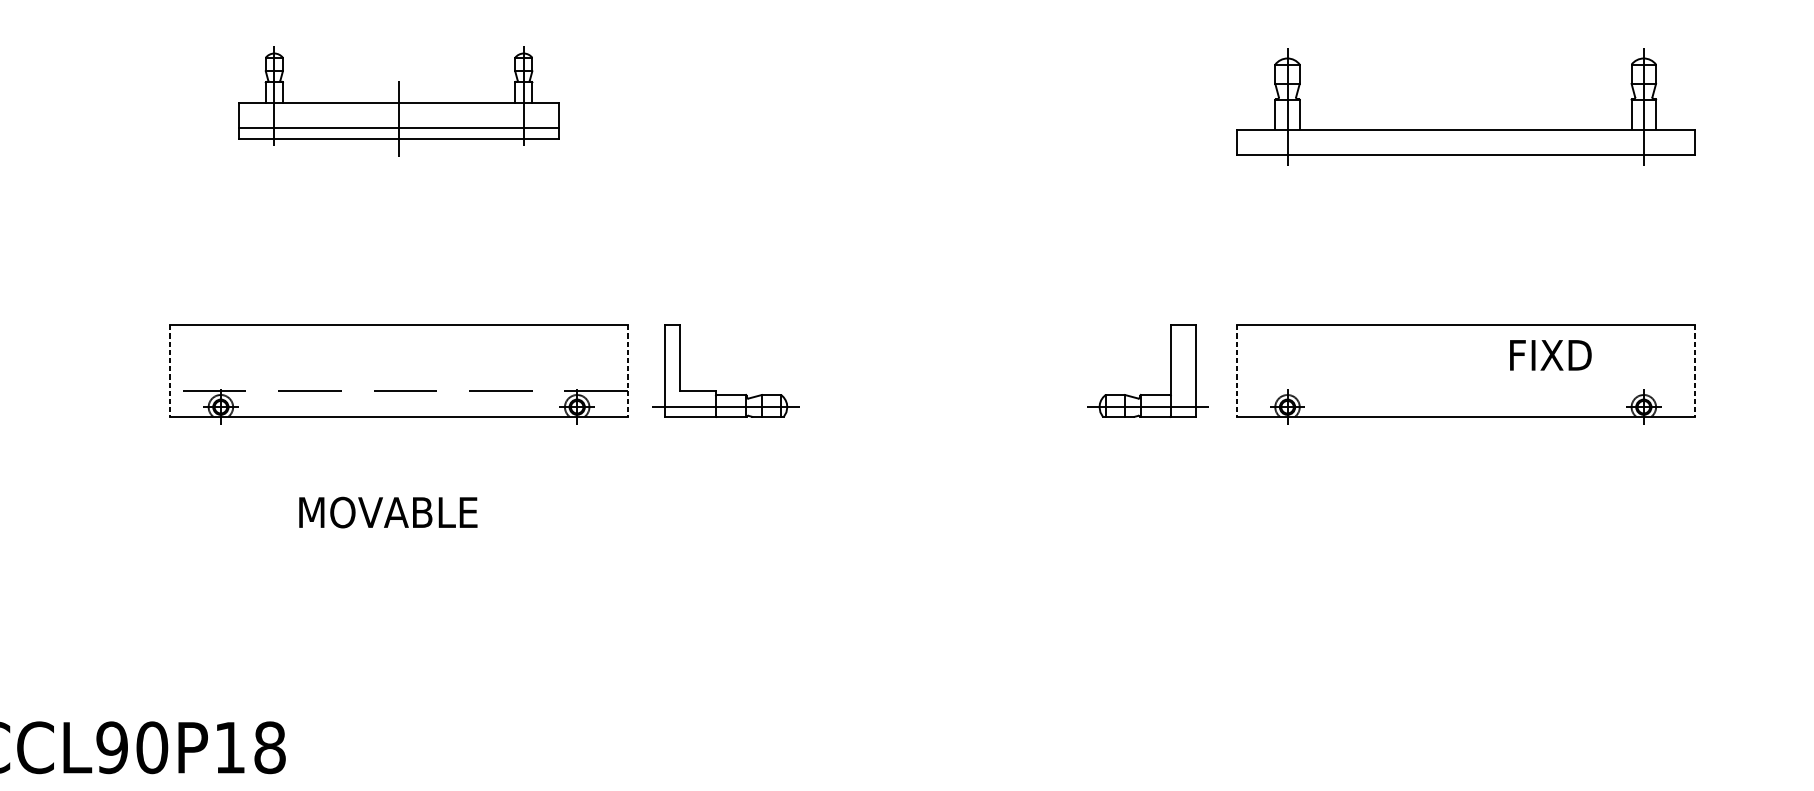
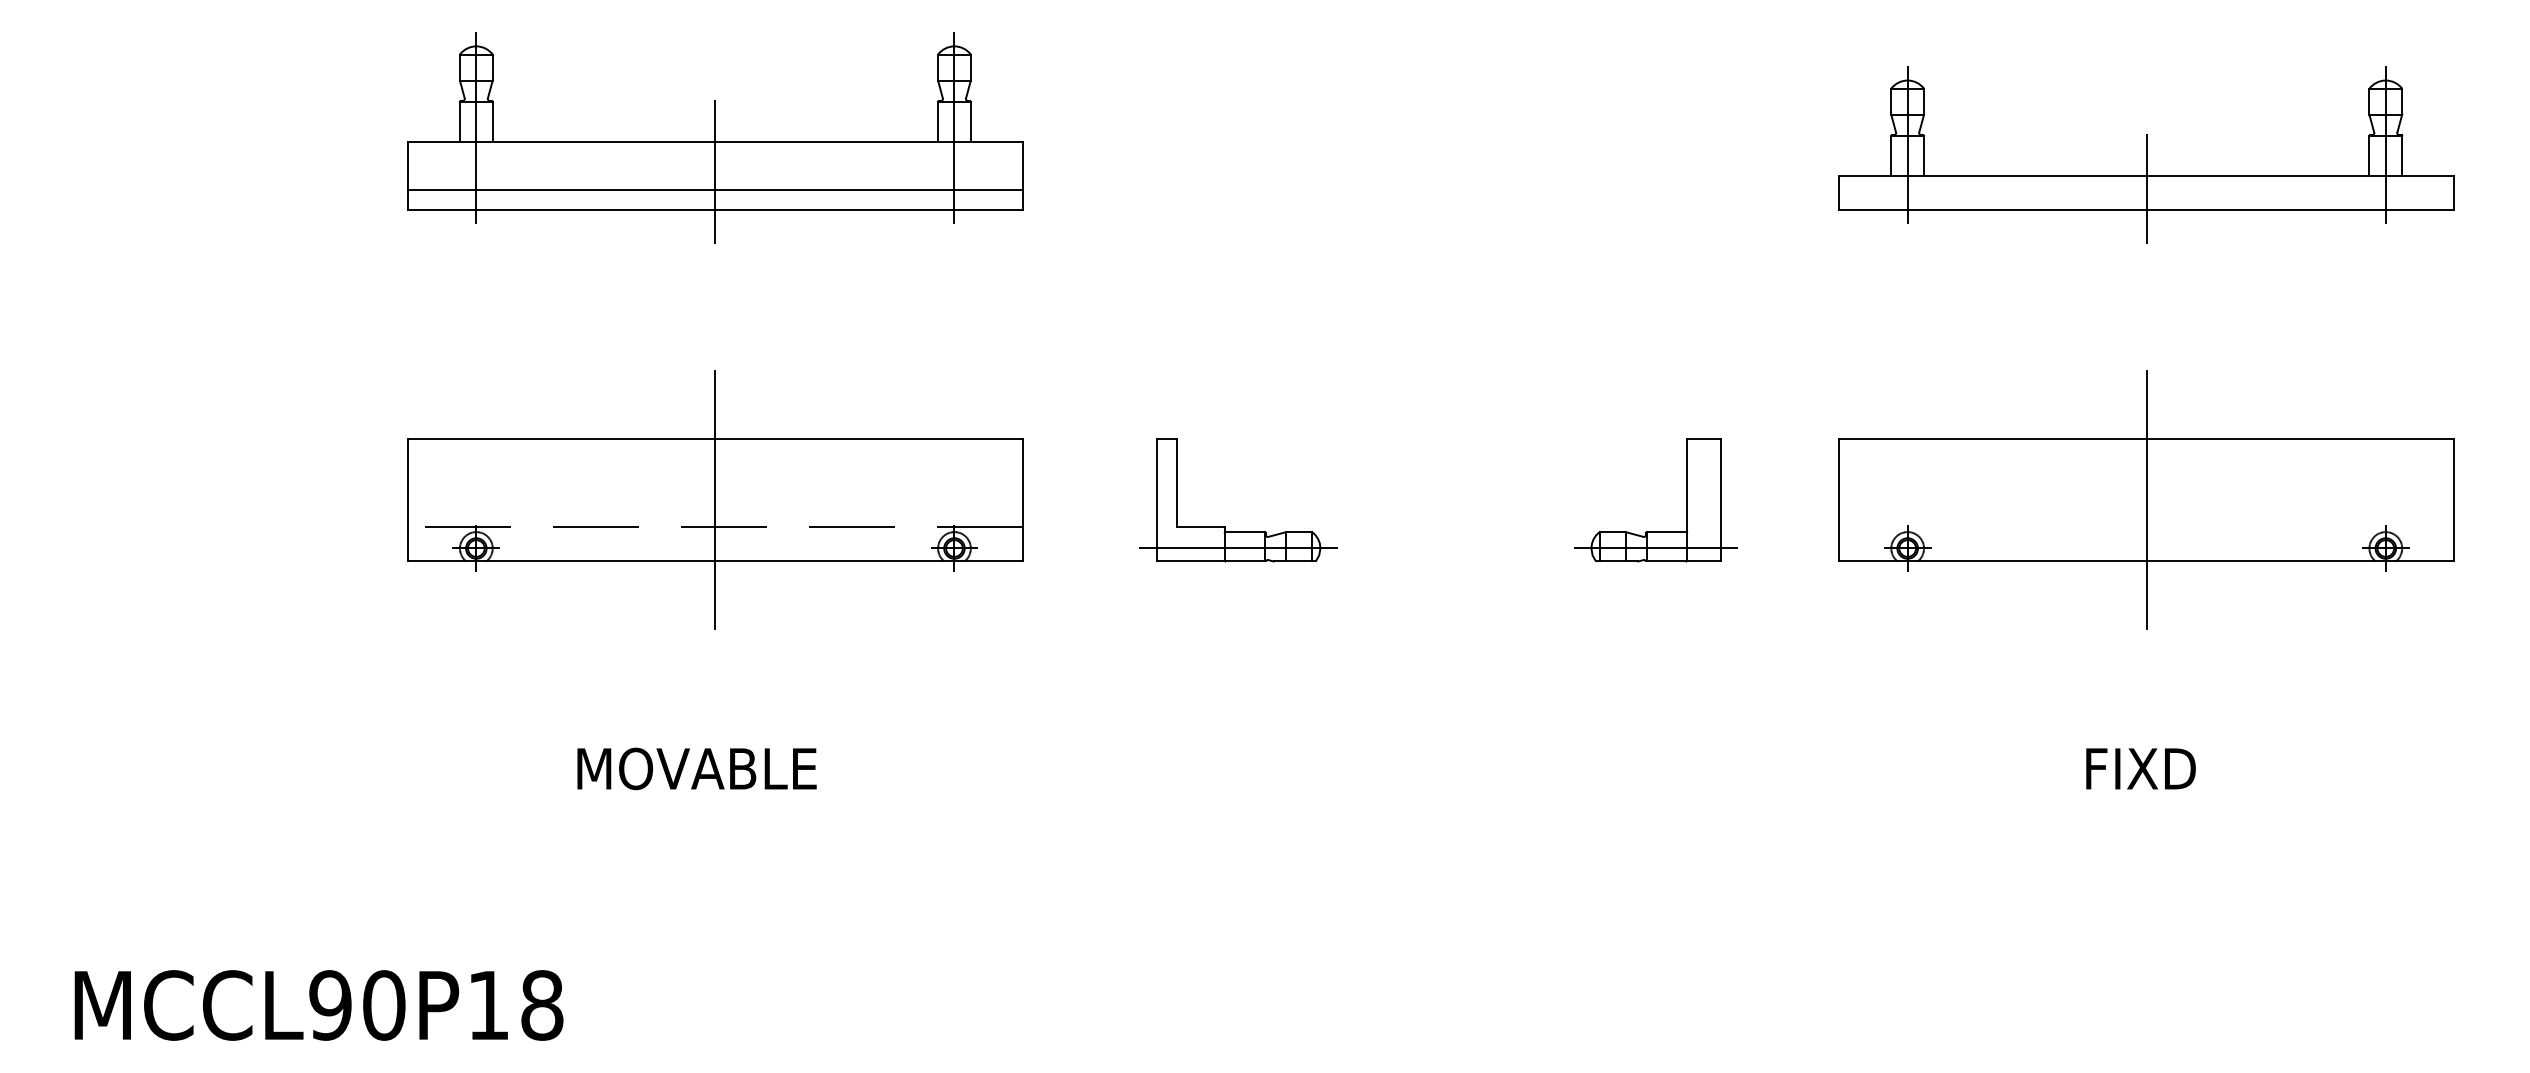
part: (399, 100) -> (715, 137), size x1.43
line: (1465, 139) -> (2146, 189), added
text: (1550, 355) -> (2140, 768), moved
line: (399, 370) -> (715, 499), added
line: (1465, 370) -> (2146, 499), added
line: (170, 371) -> (408, 500), dashed -> solid
line: (627, 371) -> (1022, 500), dashed -> solid
part: (1170, 371) -> (1686, 500), moved
line: (1236, 371) -> (1839, 500), dashed -> solid
line: (1695, 371) -> (2454, 500), dashed -> solid
part: (716, 390) -> (1225, 526), moved
text: (387, 512) -> (696, 768), moved

